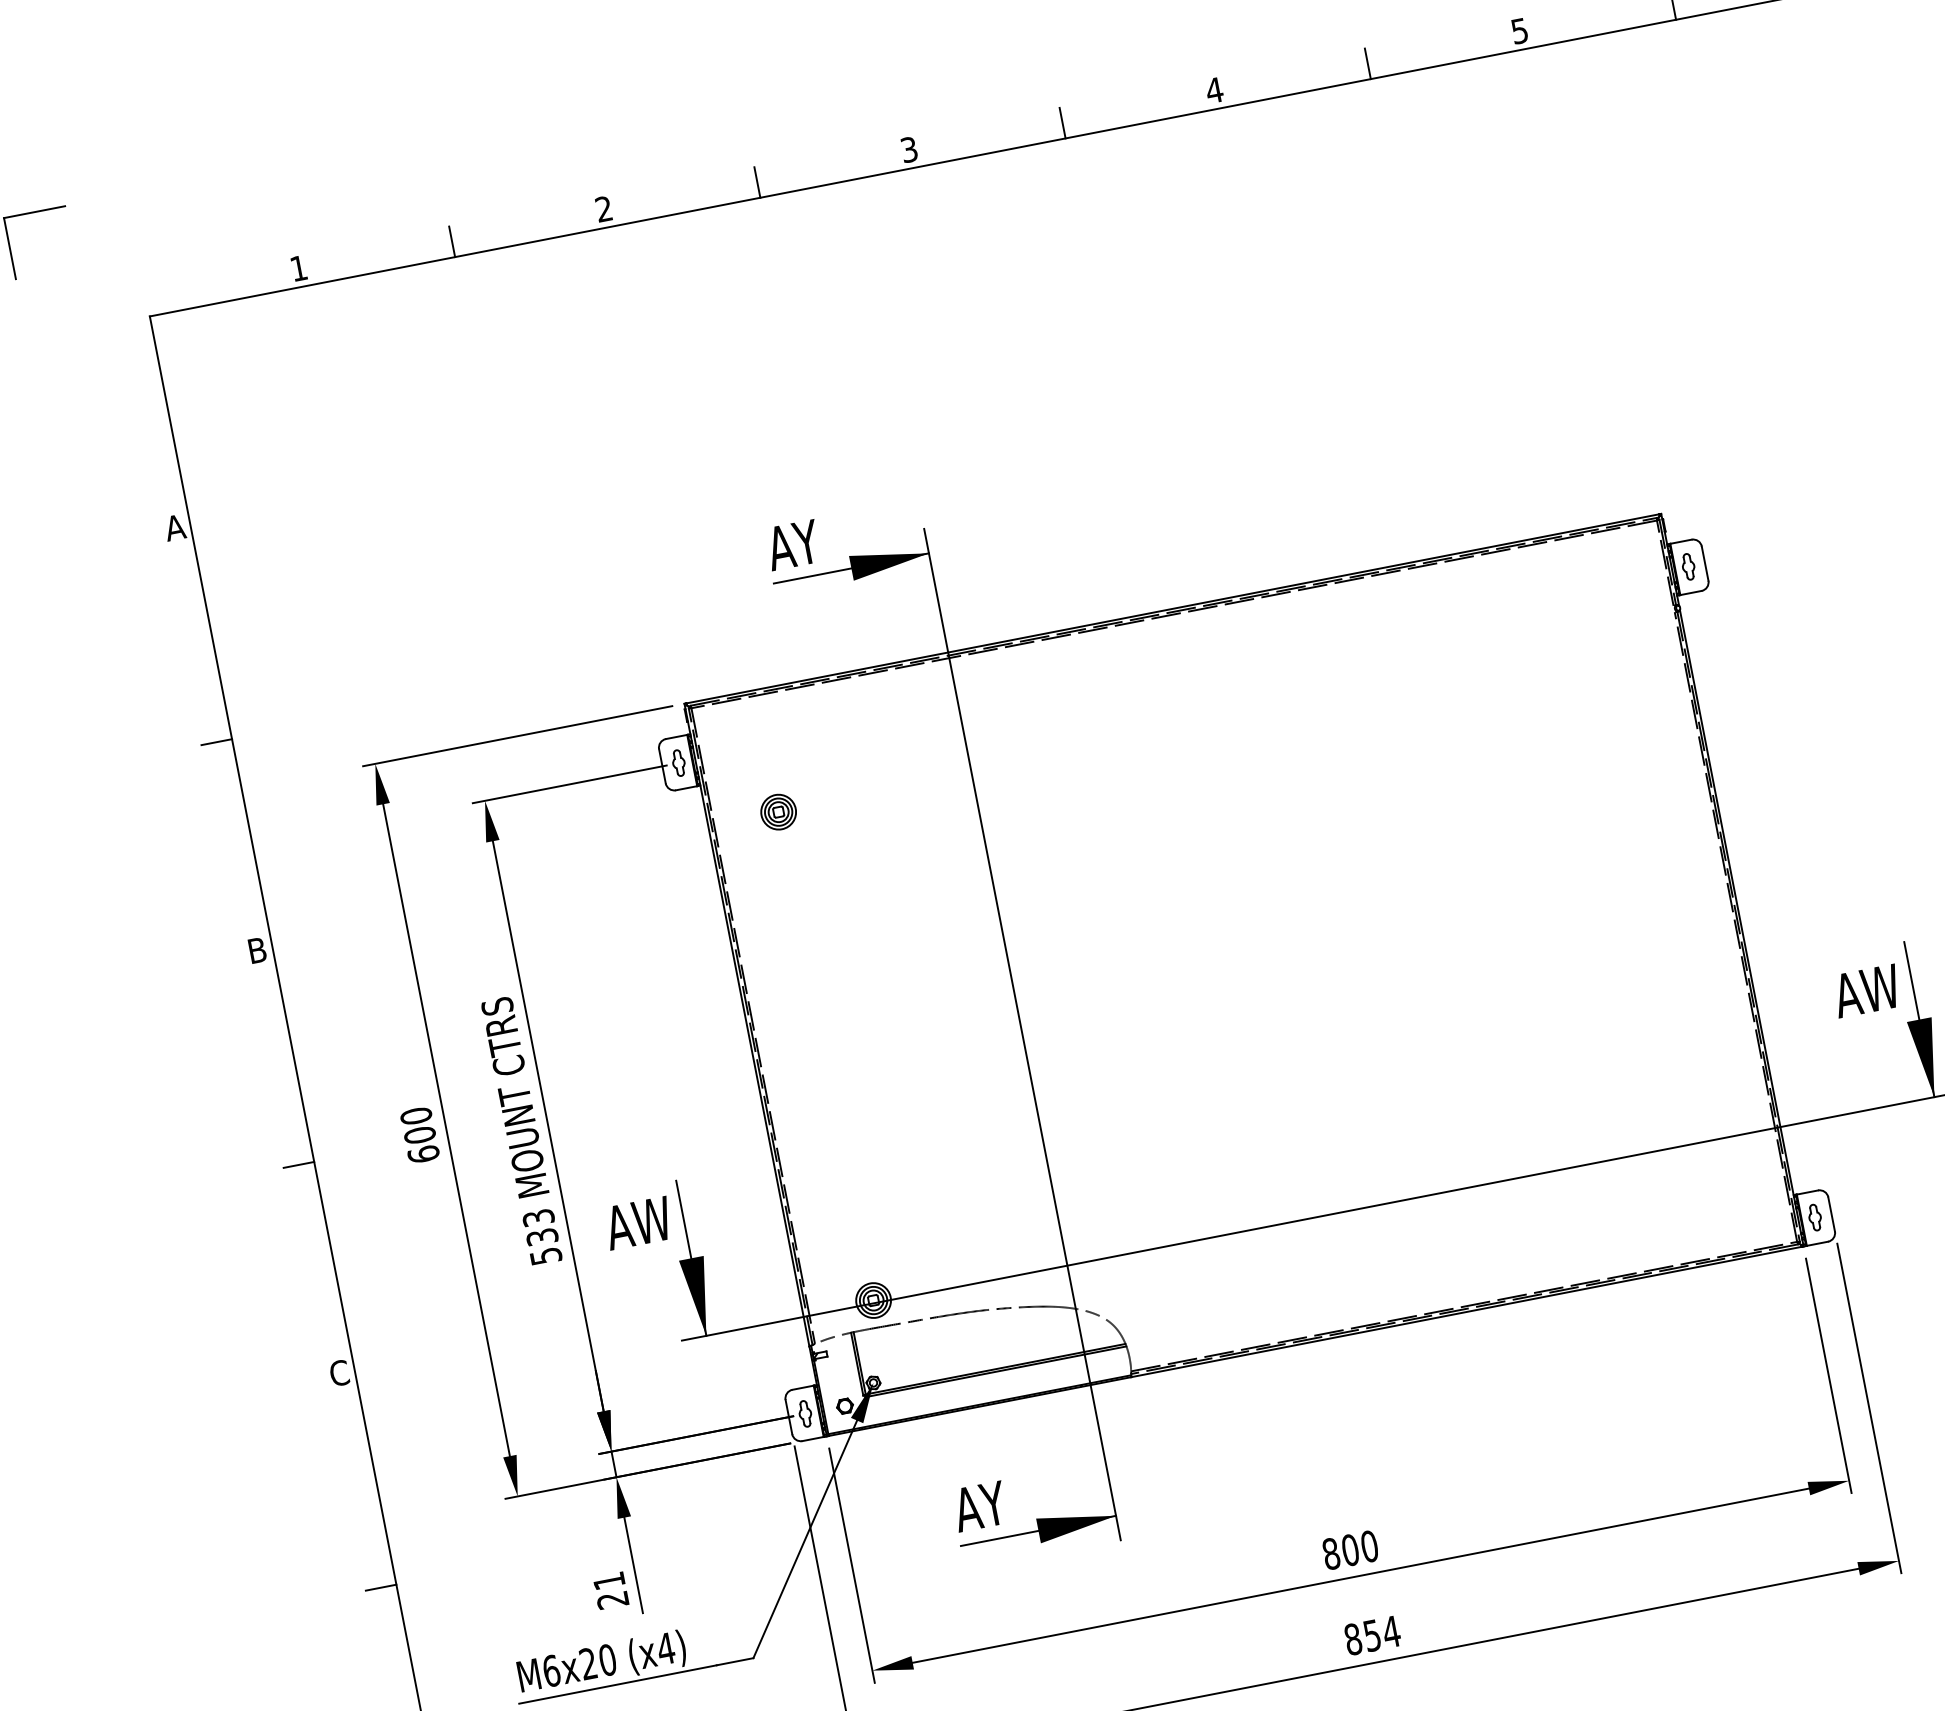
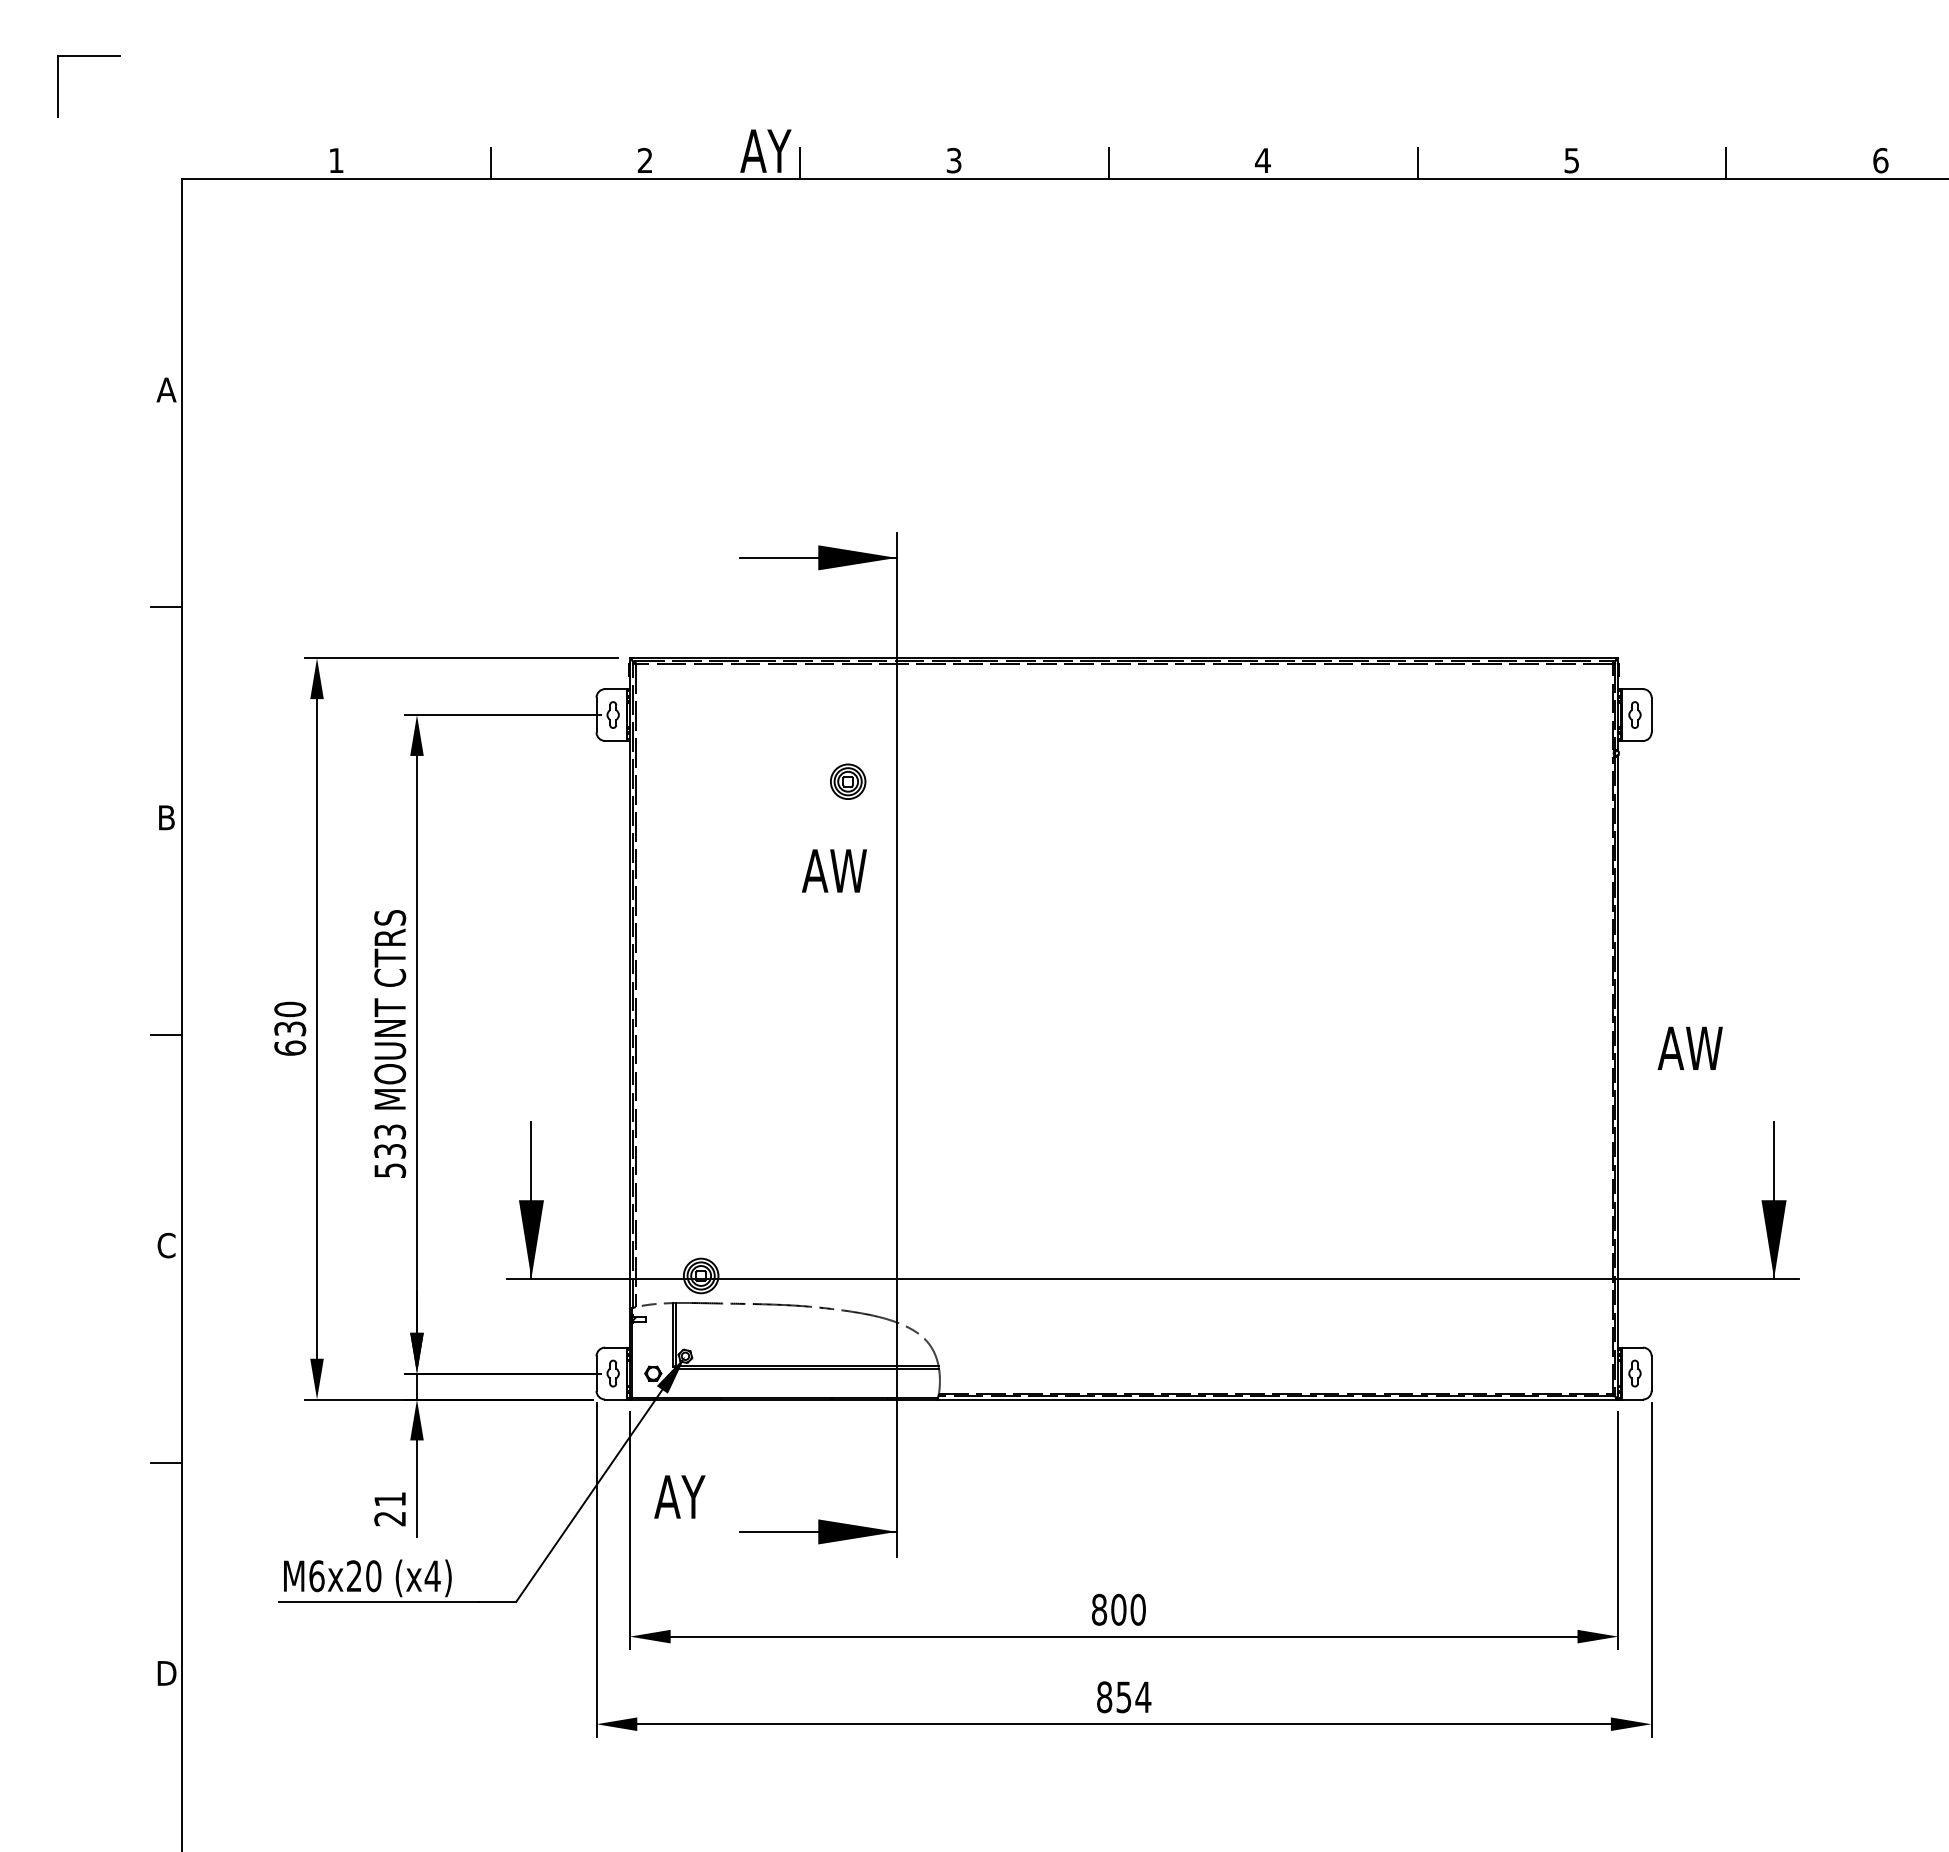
text: (792, 544) -> (765, 150), moved
part: (778, 811) -> (848, 781), moved
text: (1865, 990) -> (1689, 1047), moved
text: (420, 1134) -> (290, 1028), 600 -> 630
text: (638, 1222) -> (834, 870), moved
text: (979, 1506) -> (679, 1496), moved

